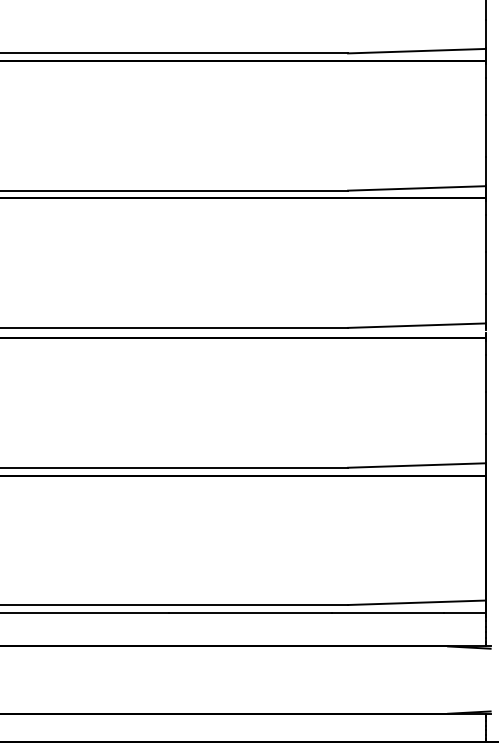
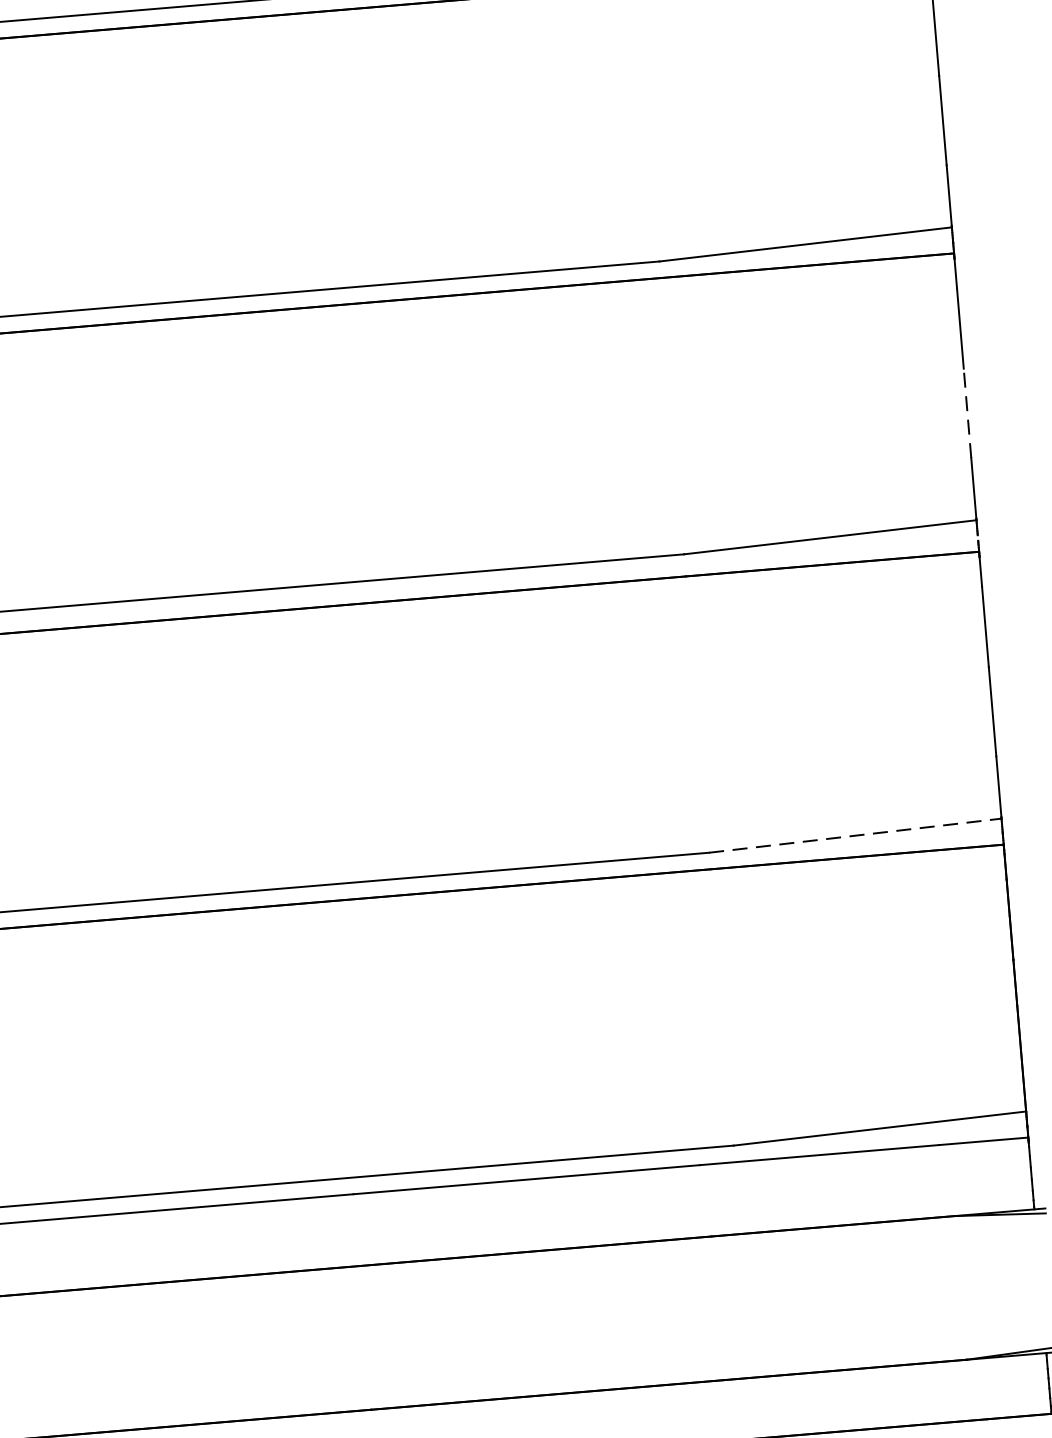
line: (485, 273) -> (967, 413), solid -> dashed
line: (416, 465) -> (854, 835), solid -> dashed

